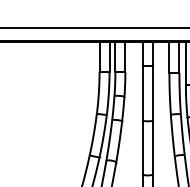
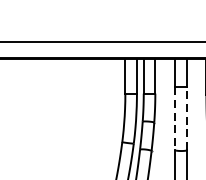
line: (152, 92) -> (186, 117), solid -> dashed
line: (142, 93) -> (175, 118), solid -> dashed

